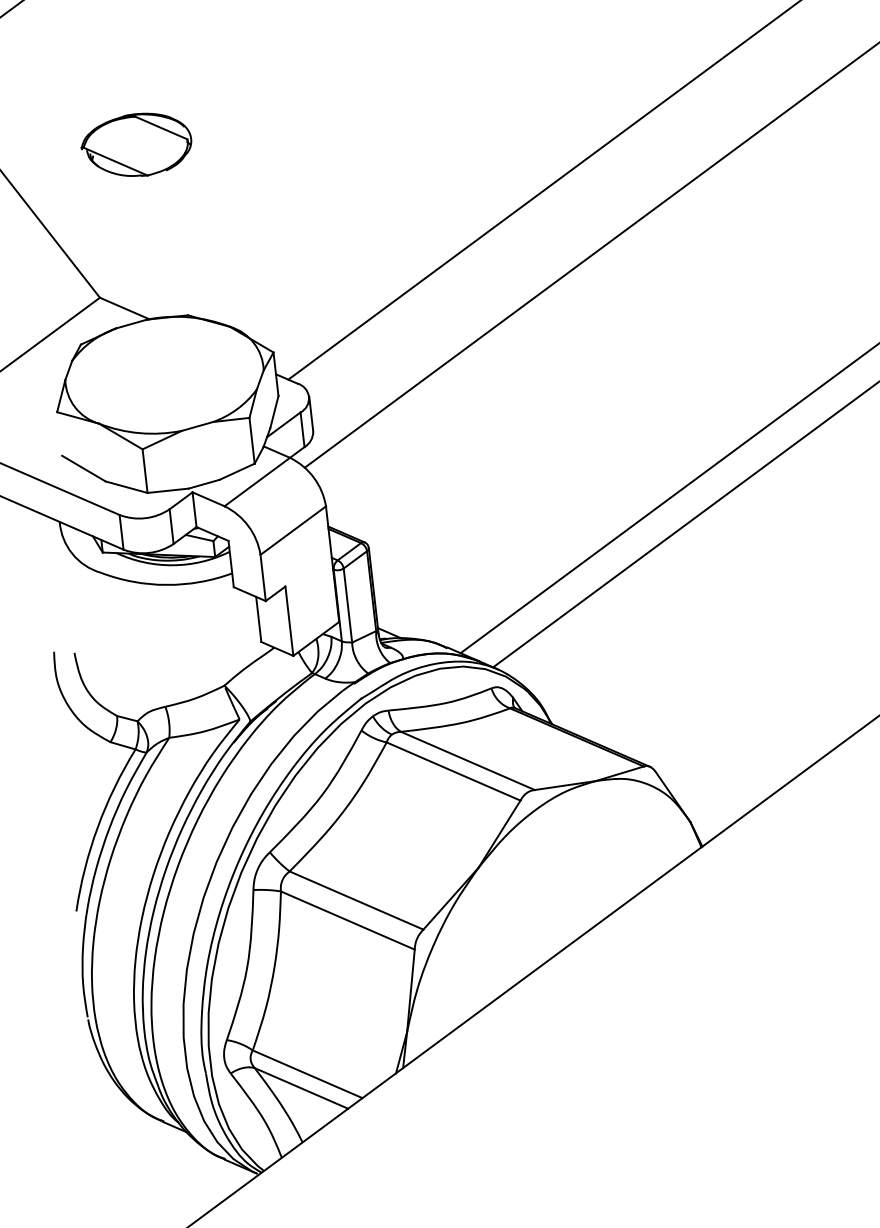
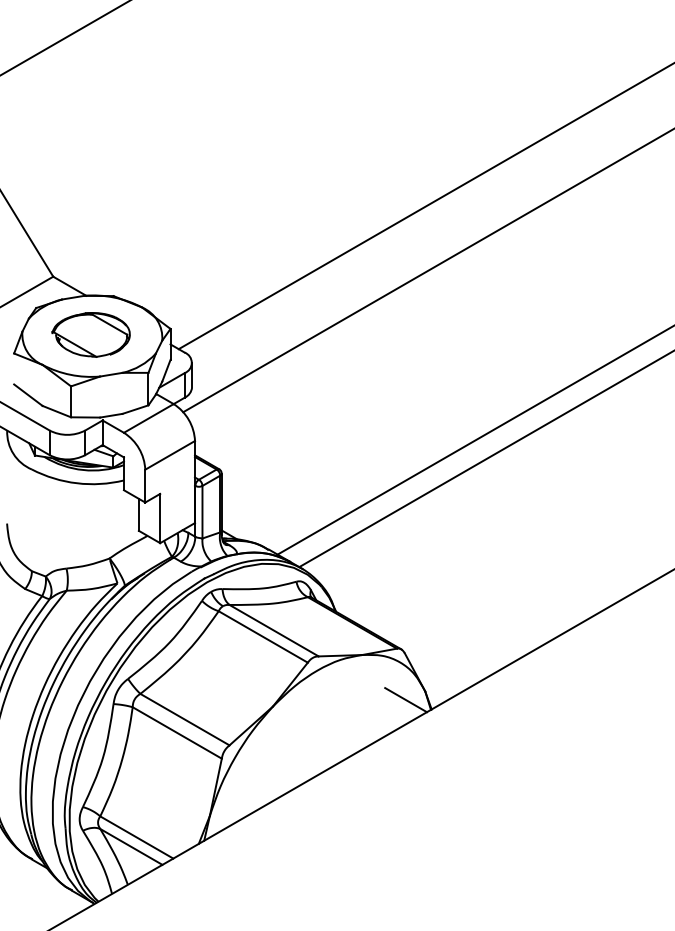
part: (135, 144) -> (90, 334), moved
line: (664, 838) -> (405, 700), added

